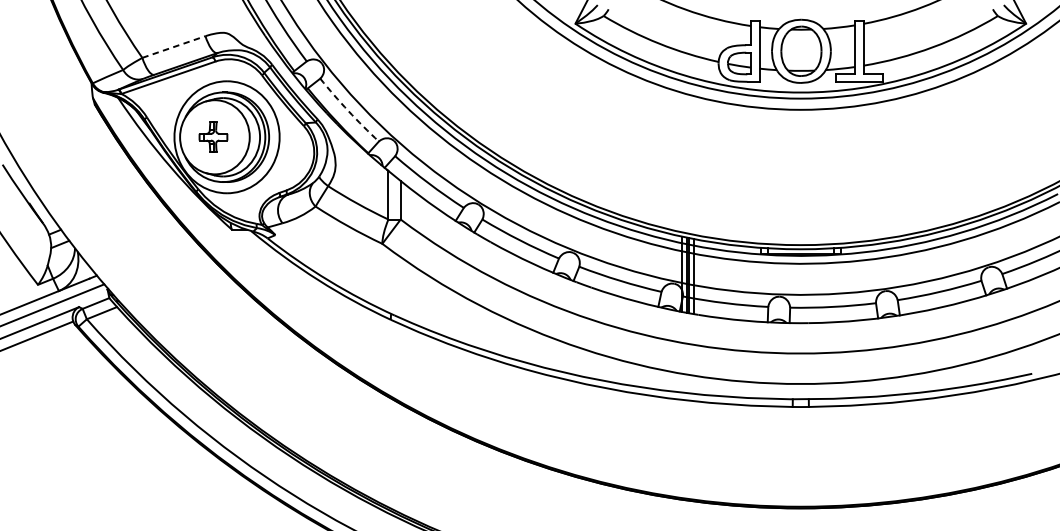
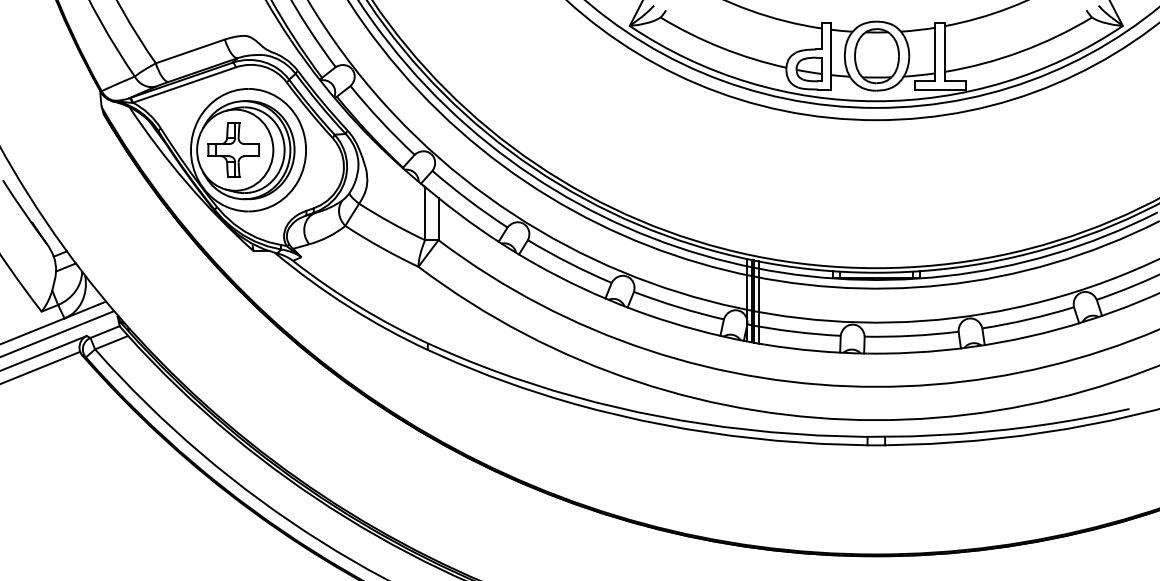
line: (174, 47) -> (190, 51), dashed -> solid
arc: (348, 111) -> (381, 121), dashed -> solid
part: (213, 136) -> (233, 149), size x1.67

